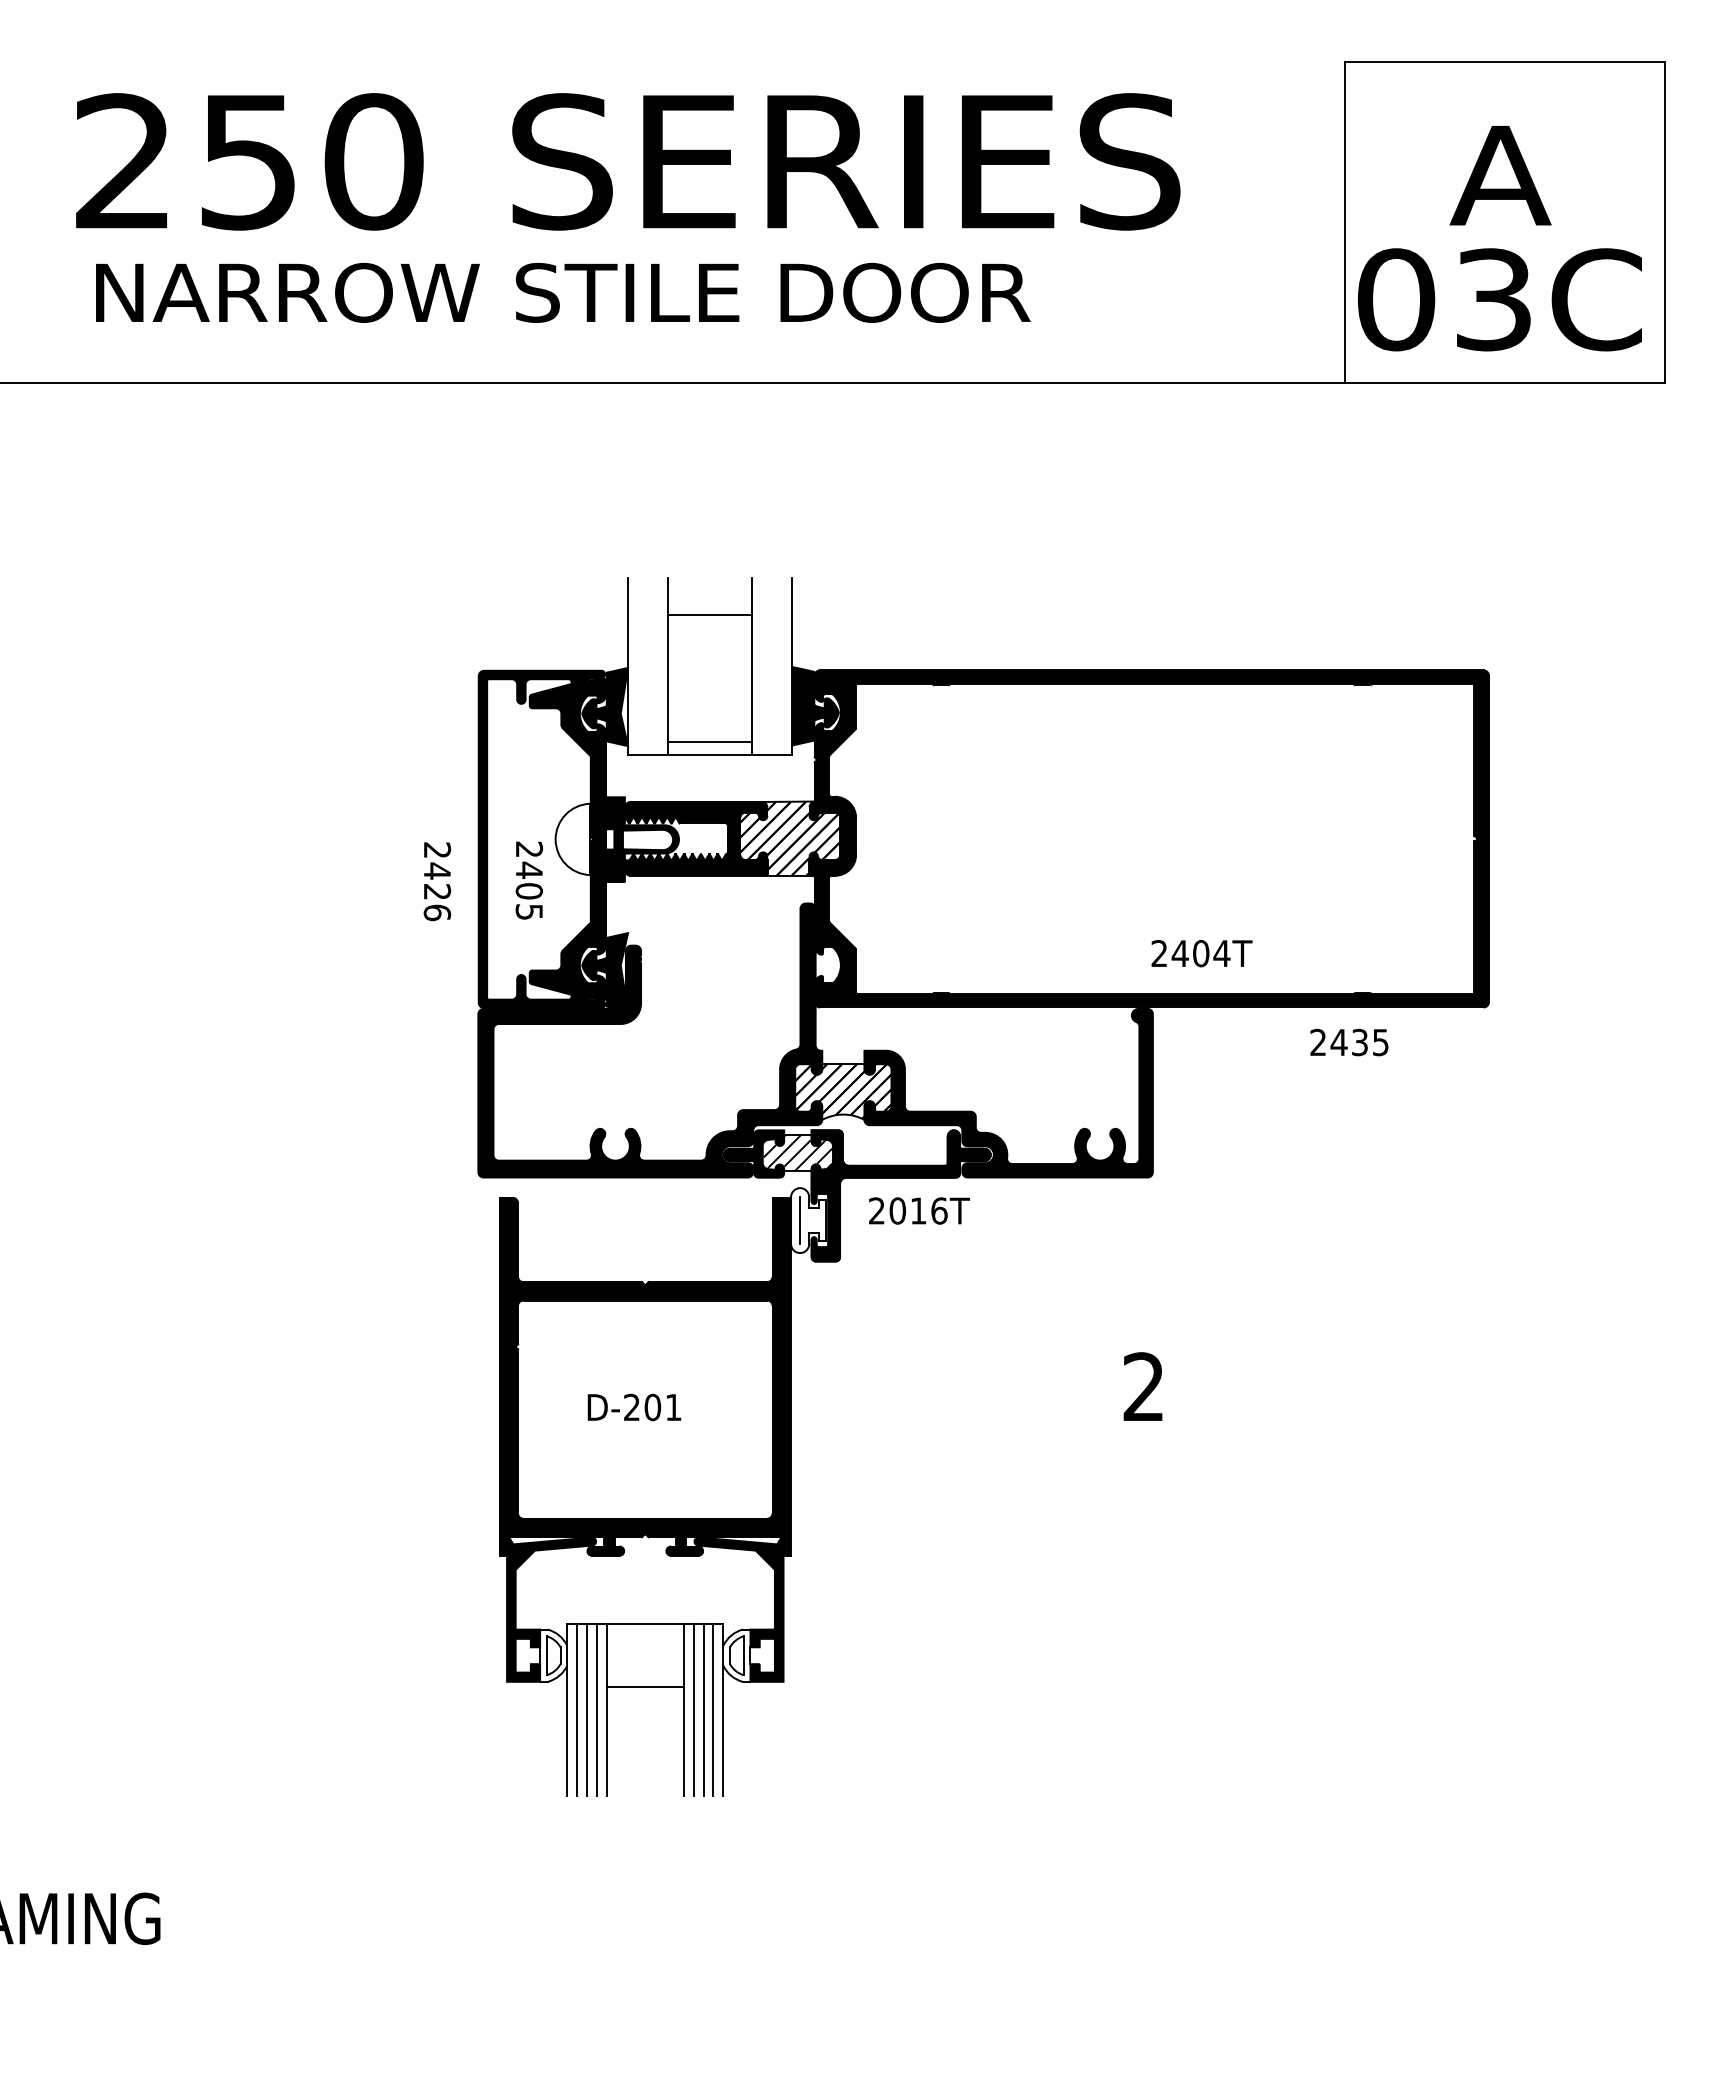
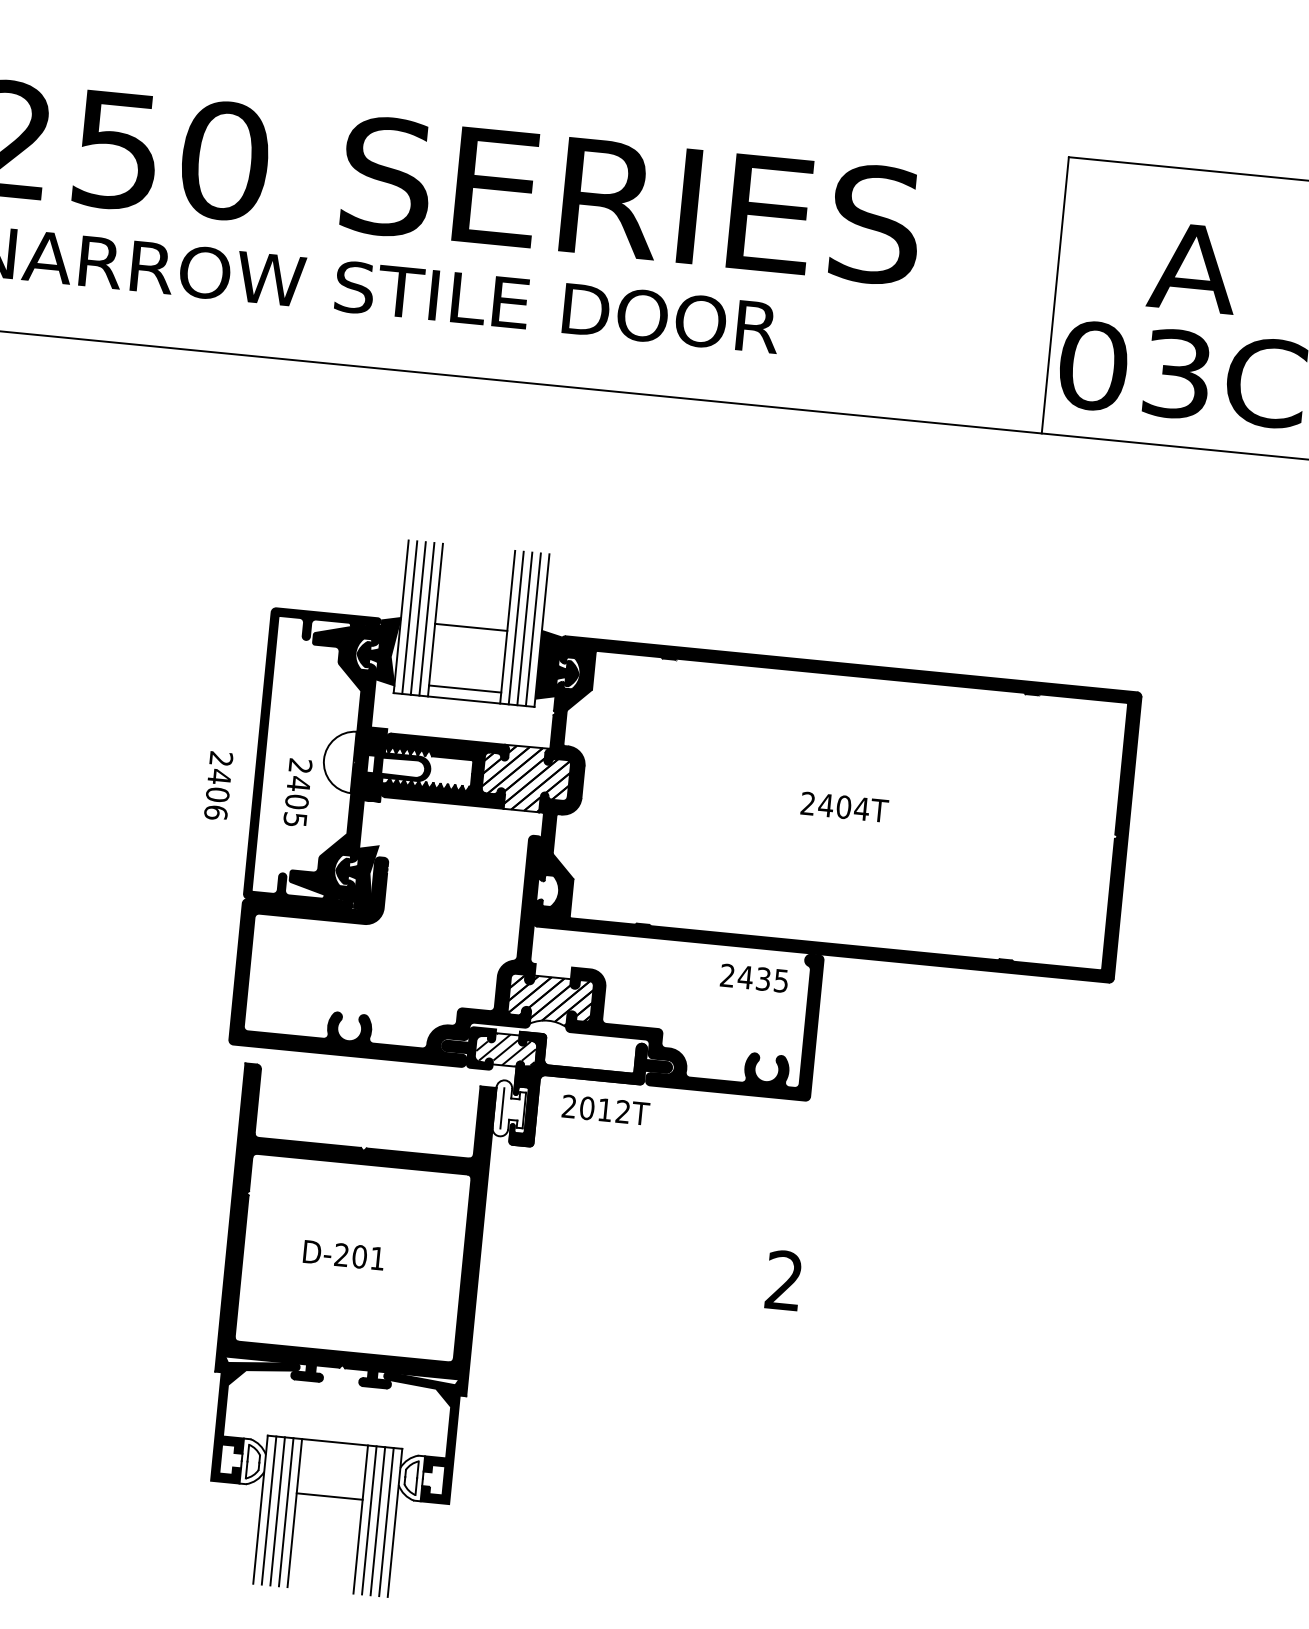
line: (709, 614) -> (470, 627), moved
line: (638, 666) -> (409, 617), added
line: (648, 666) -> (418, 618), added
line: (658, 666) -> (427, 619), added
line: (761, 666) -> (515, 628), added
line: (771, 666) -> (524, 628), added
line: (781, 666) -> (533, 629), added
text: (437, 891) -> (217, 794), 2426 -> 2406
text: (1201, 953) -> (844, 807), moved
text: (1349, 1042) -> (754, 978), moved
text: (939, 1210) -> (623, 1111), 2016T -> 2012T

